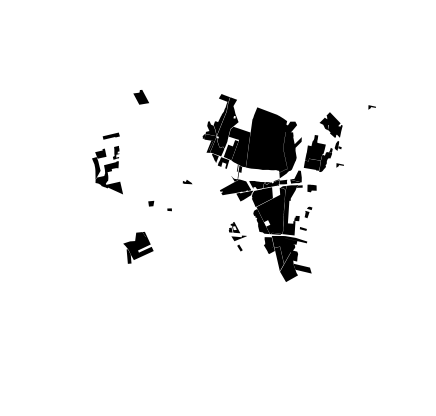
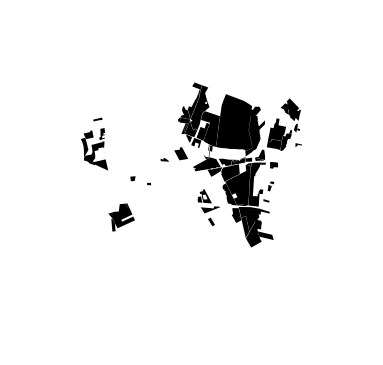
part: (140, 97) -> (180, 153), moved
part: (371, 107) -> (326, 94), removed
part: (111, 136) -> (98, 119), size x0.62
part: (237, 236) -> (208, 207), size x1.43

